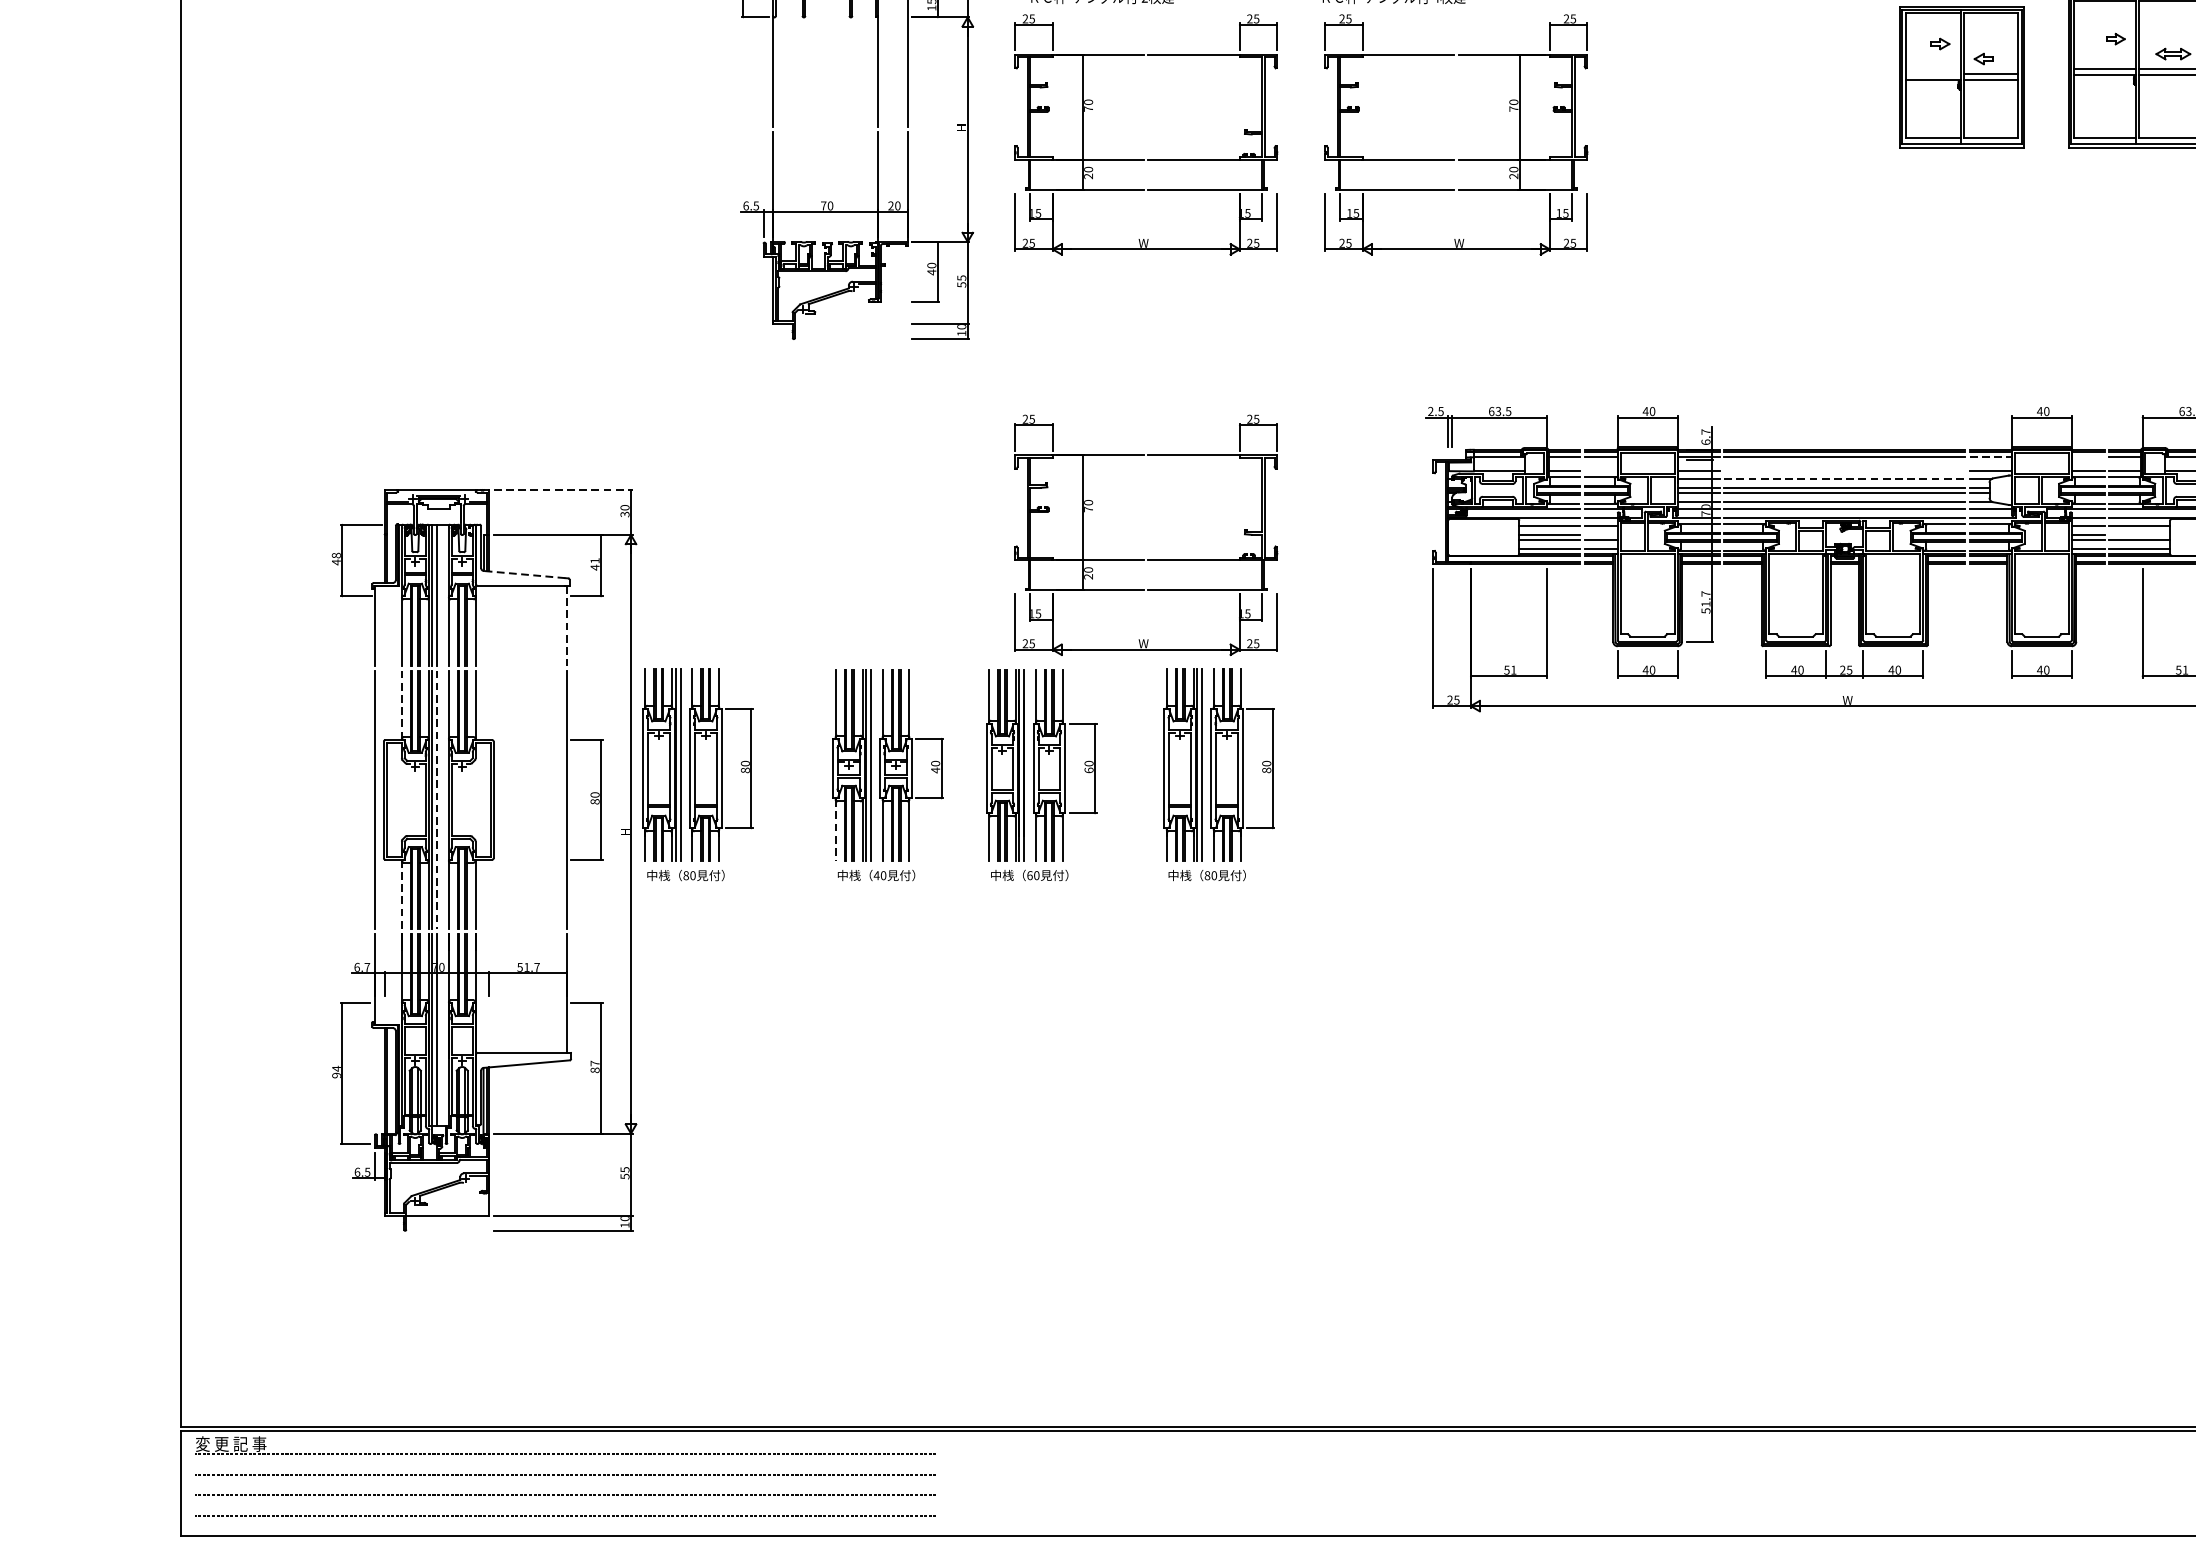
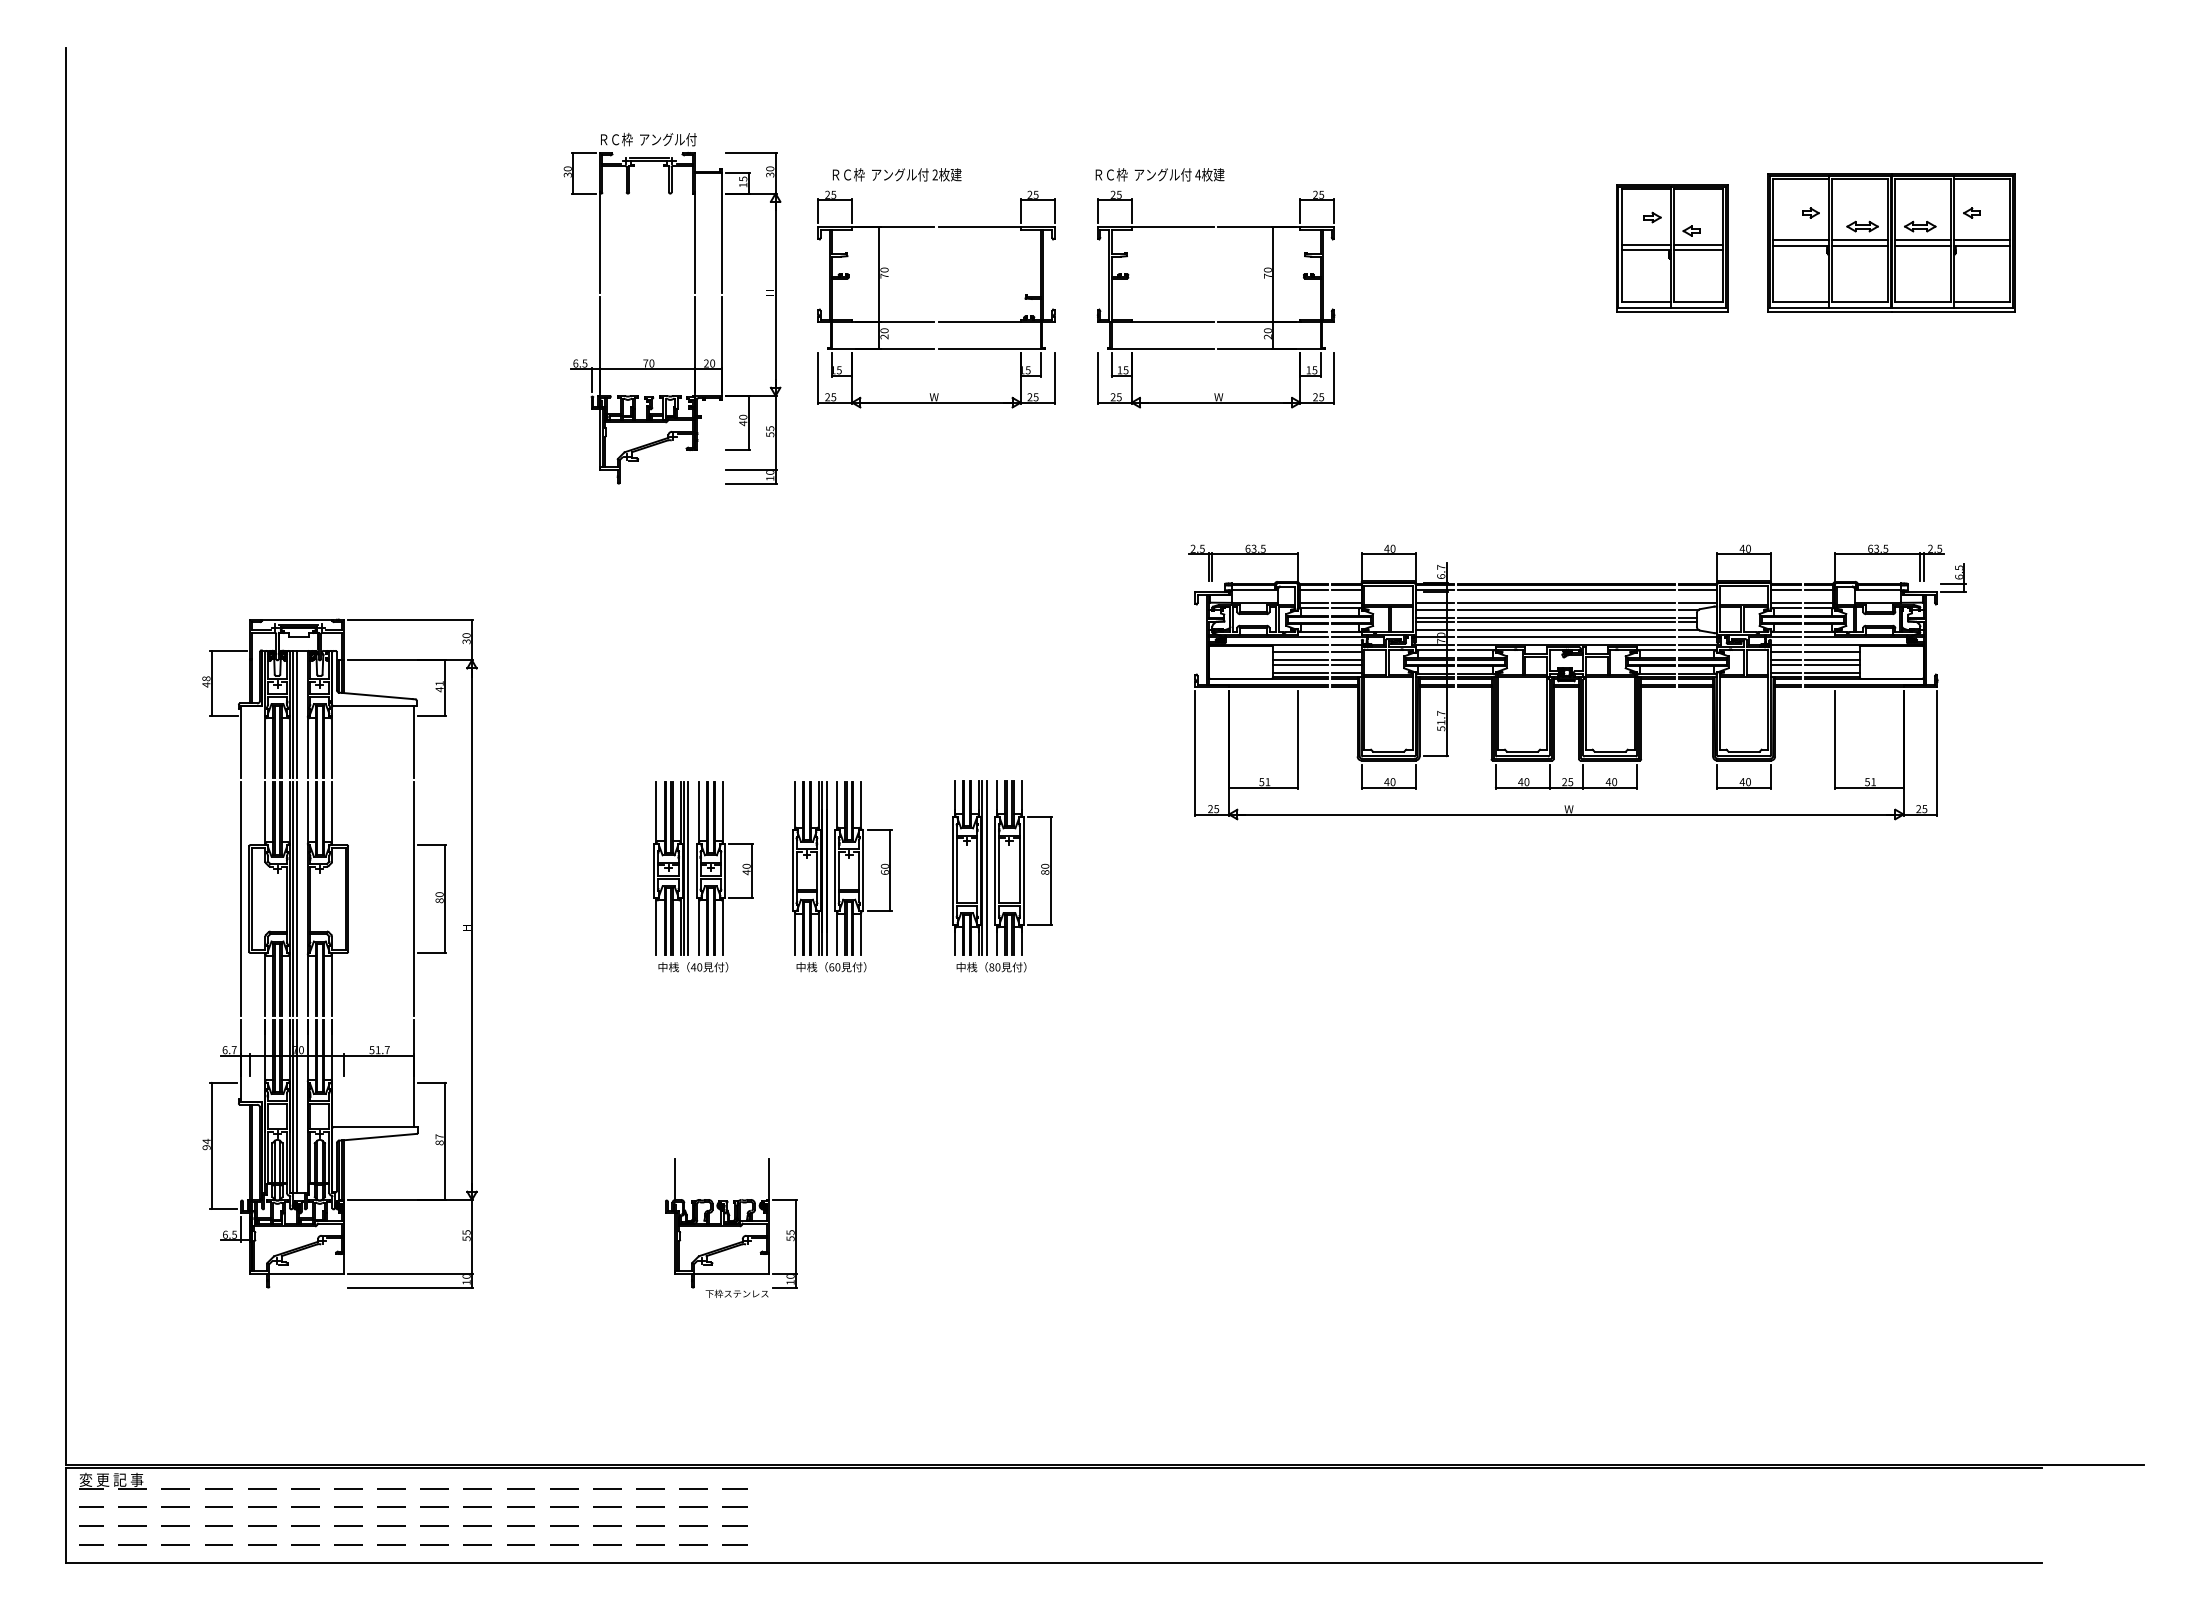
line: (1932, 73) -> (1645, 244), added
line: (1991, 457) -> (1698, 590), dashed -> solid
line: (2087, 457) -> (1785, 590), added
line: (1600, 470) -> (1346, 602), added
line: (1844, 470) -> (1566, 602), added
line: (1844, 478) -> (1566, 609), dashed -> solid
line: (562, 489) -> (410, 619), dashed -> solid
line: (1600, 535) -> (1346, 660), added
line: (2138, 535) -> (1831, 660), added
part: (1143, 559) -> (934, 682), removed
line: (525, 574) -> (376, 695), dashed -> solid
line: (567, 626) -> (414, 742), dashed -> solid
line: (401, 703) -> (265, 812), dashed -> solid
part: (698, 774) -> (532, 876), removed
line: (437, 800) -> (297, 899), dashed -> solid
line: (835, 831) -> (656, 927), dashed -> solid
line: (401, 894) -> (265, 984), dashed -> solid
part: (918, 1164) -> (731, 1227), added

